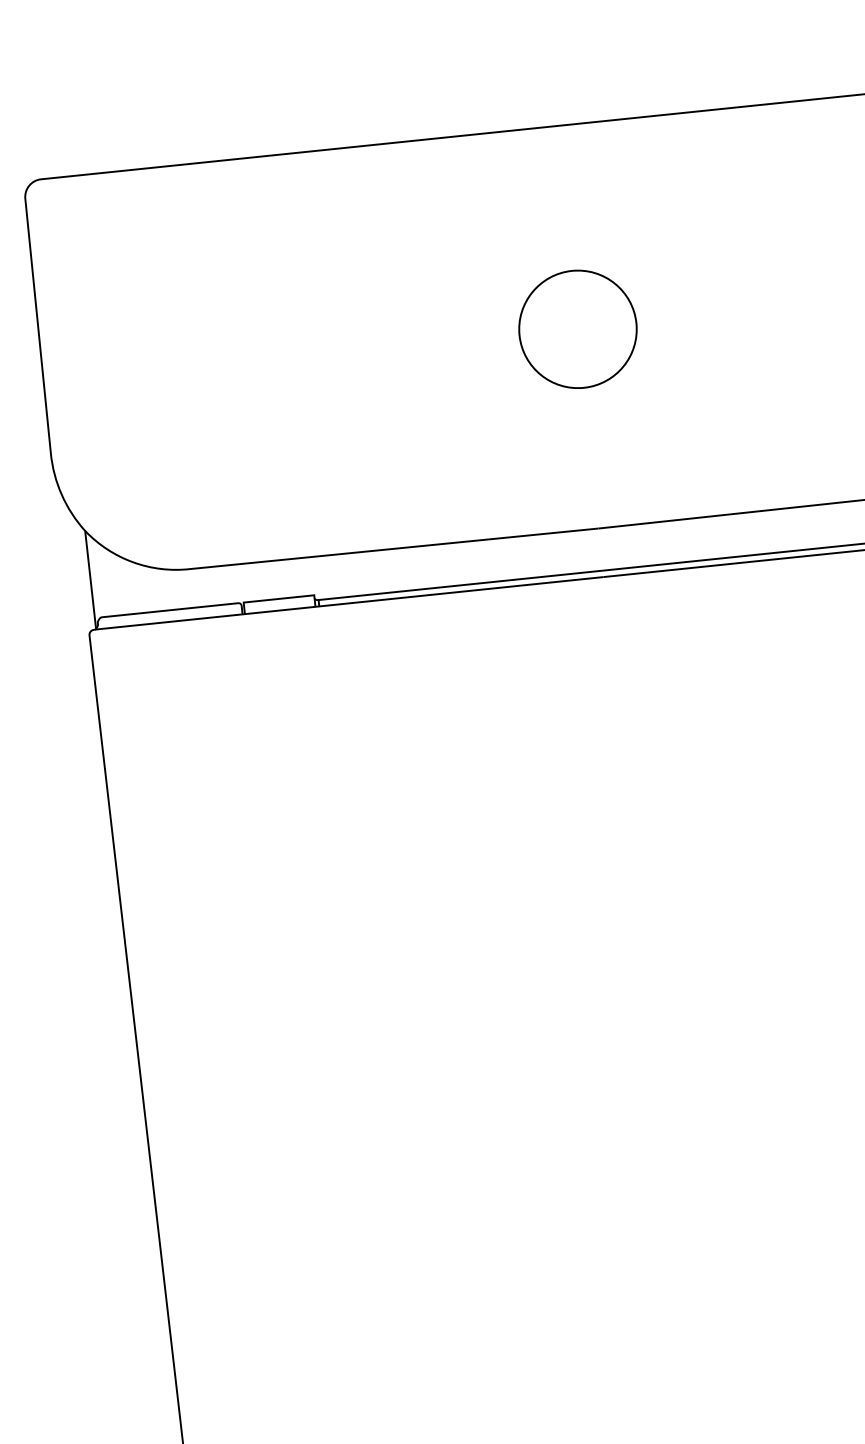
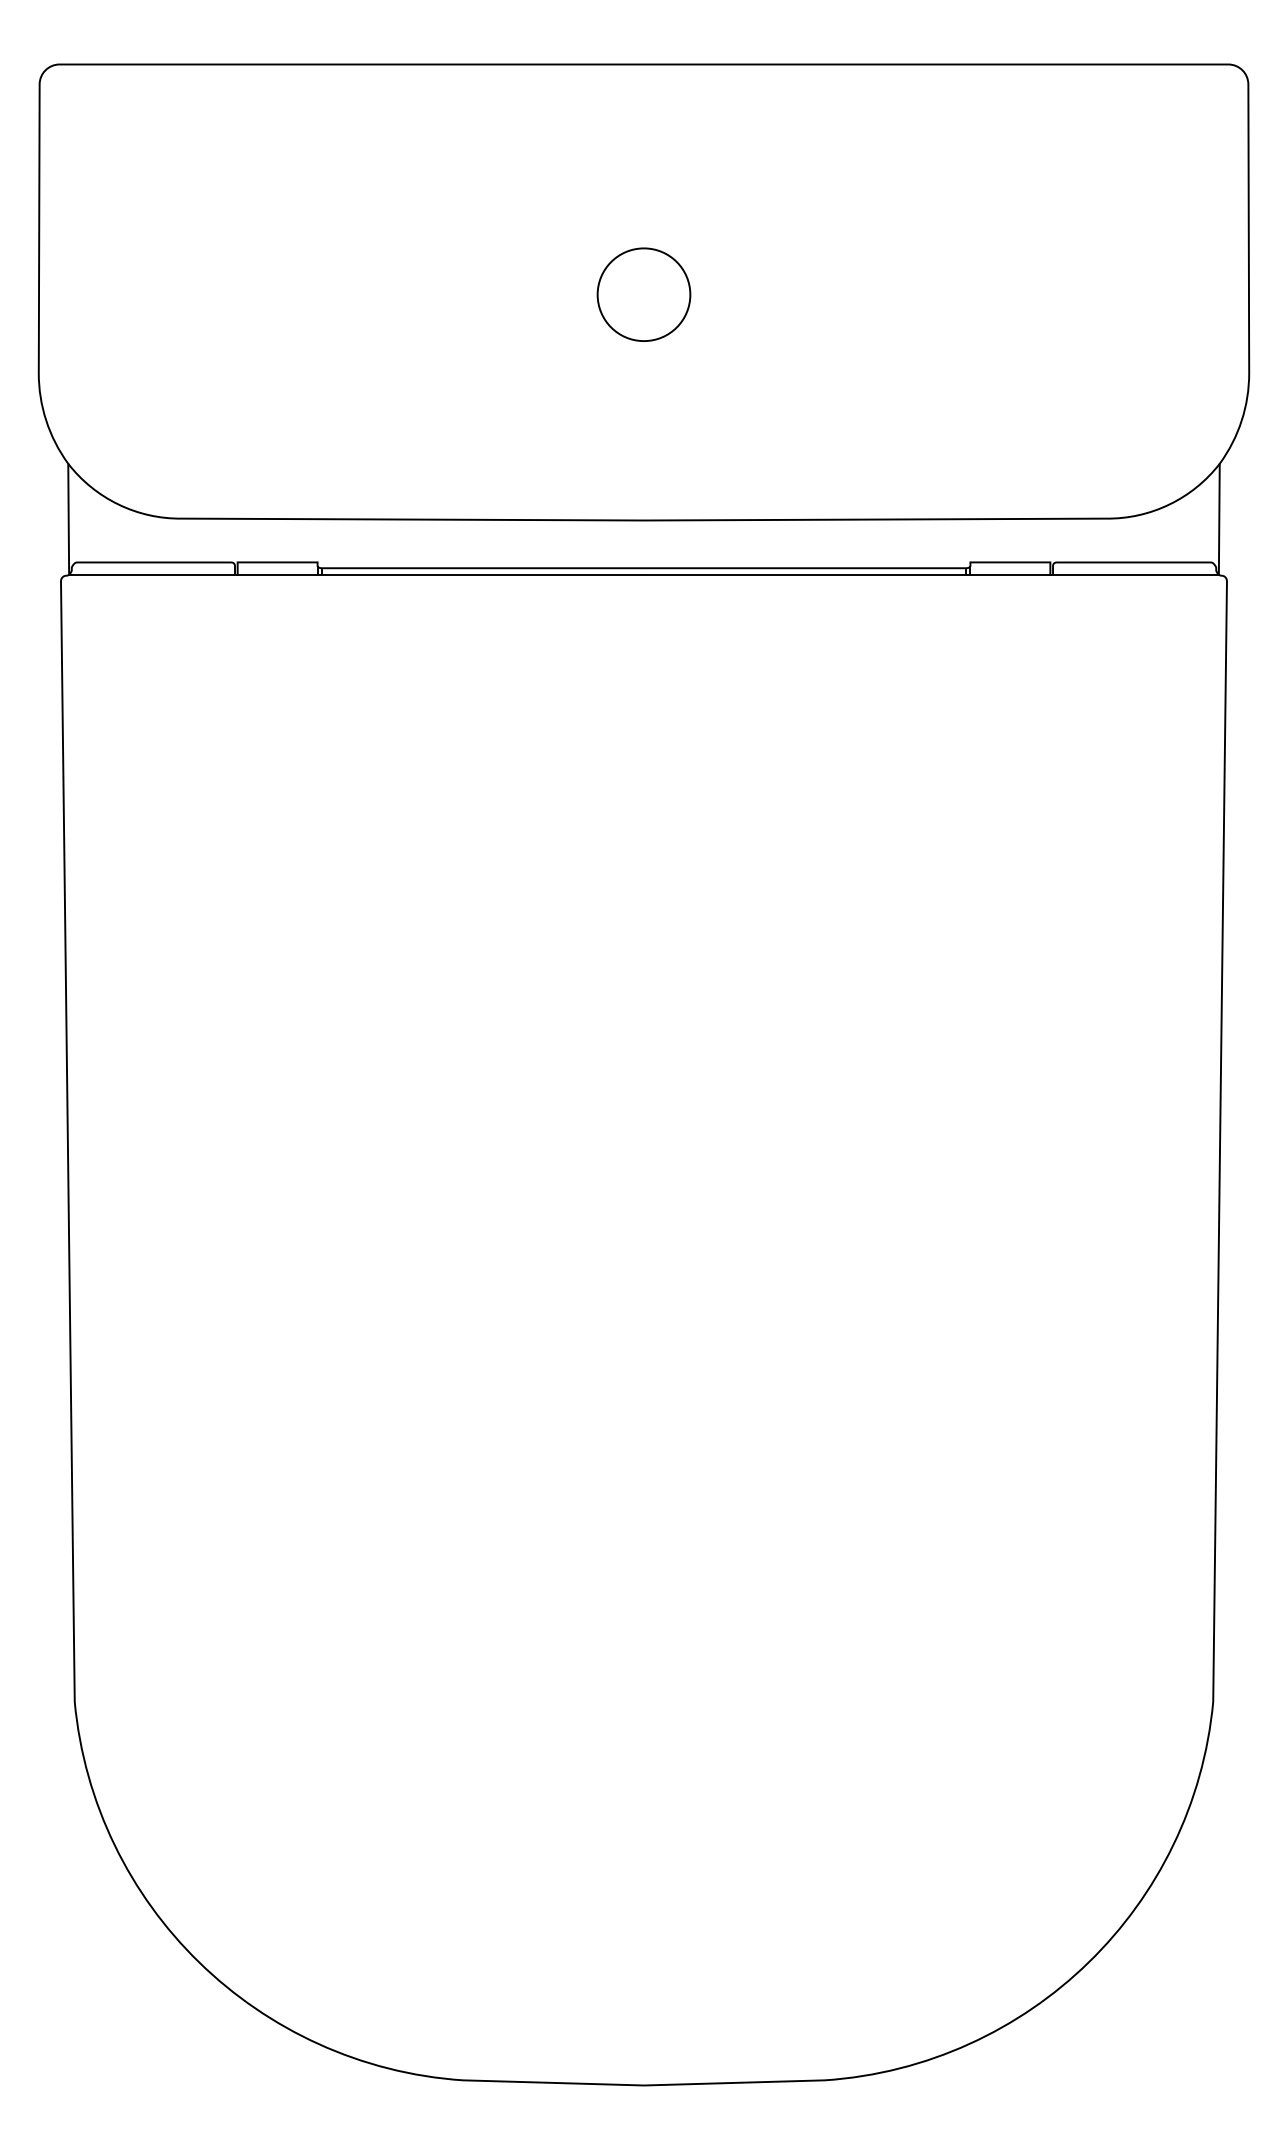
circle: (577, 329) -> (643, 294), size x0.7

